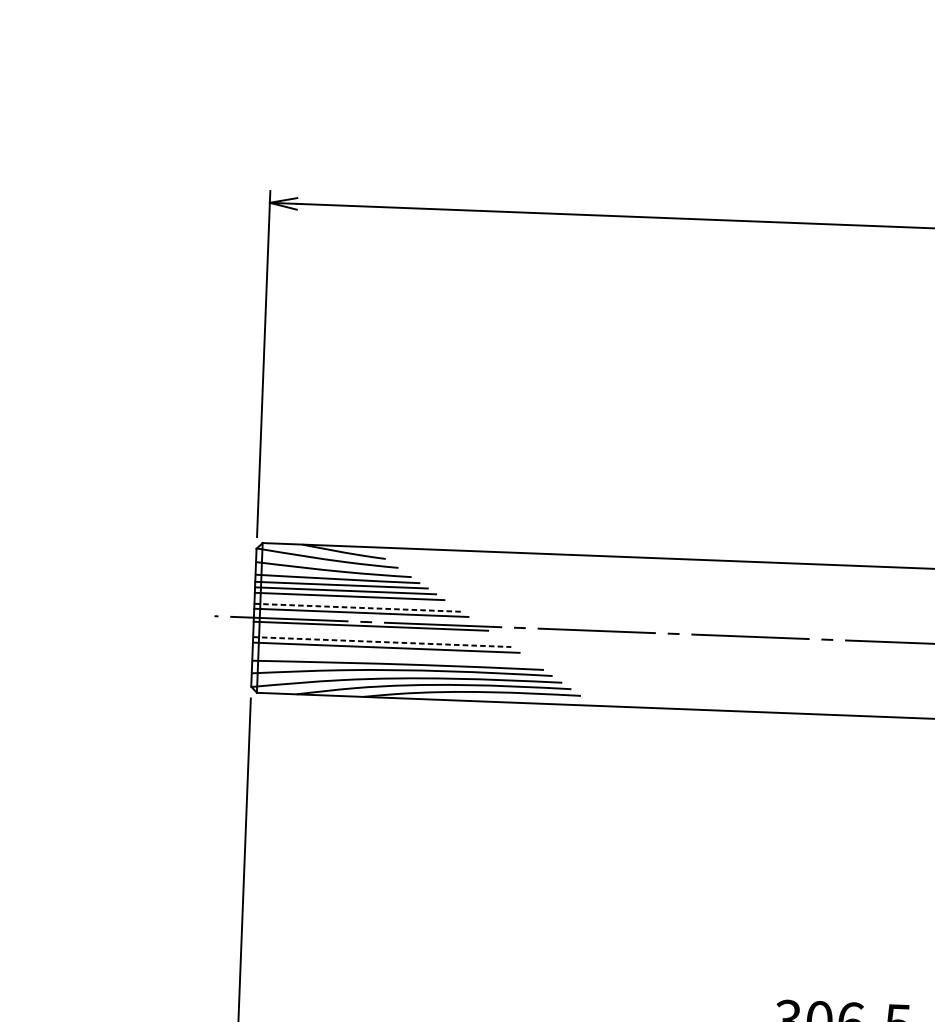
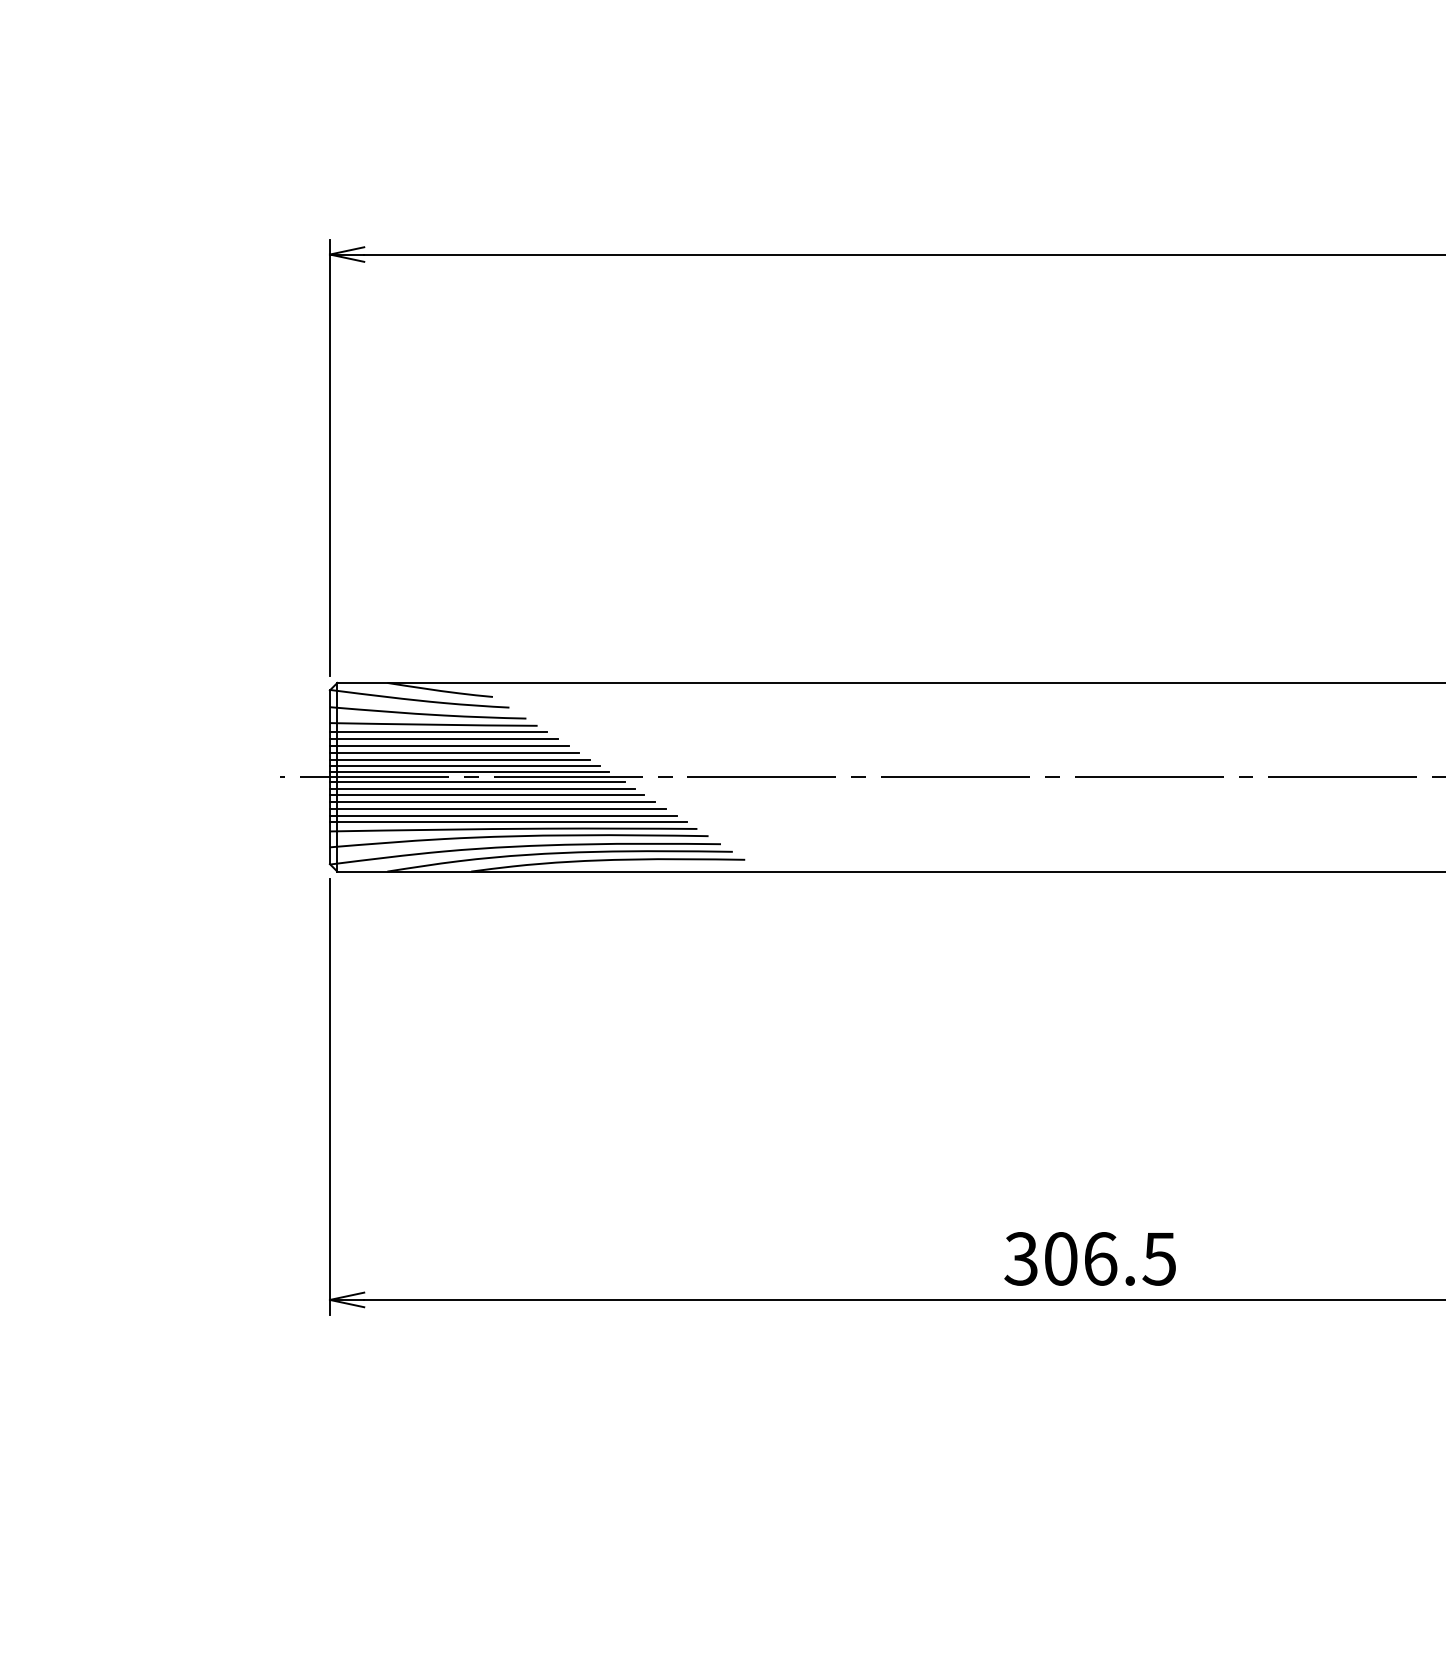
line: (353, 601) -> (454, 752), added
line: (358, 607) -> (460, 759), dashed -> solid
line: (364, 618) -> (469, 772), added
line: (373, 631) -> (481, 788), added
line: (377, 636) -> (486, 794), added
line: (382, 641) -> (492, 801), dashed -> solid
line: (389, 653) -> (502, 815), added
line: (394, 659) -> (508, 822), added

